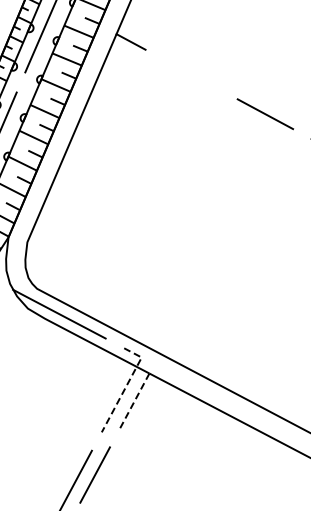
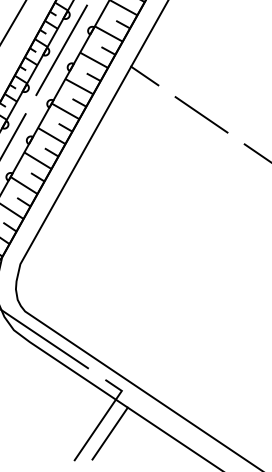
line: (191, 74) -> (201, 114), added
line: (126, 385) -> (103, 417), dashed -> solid
line: (134, 401) -> (109, 433), dashed -> solid

